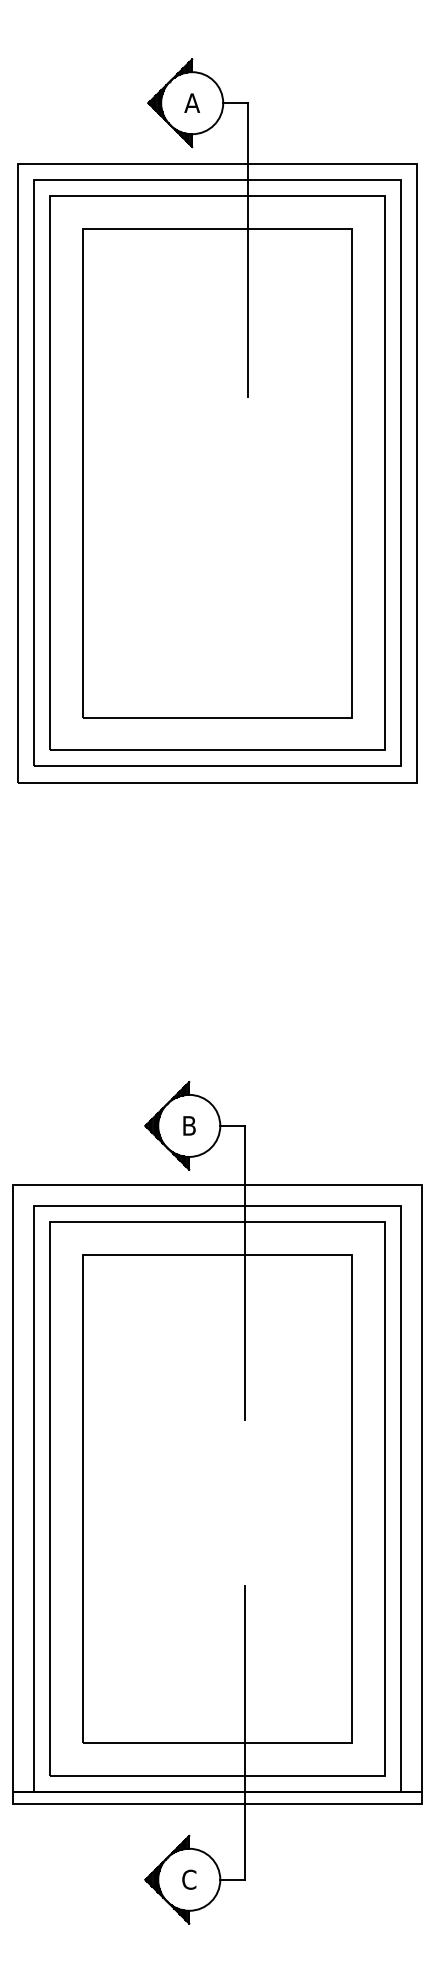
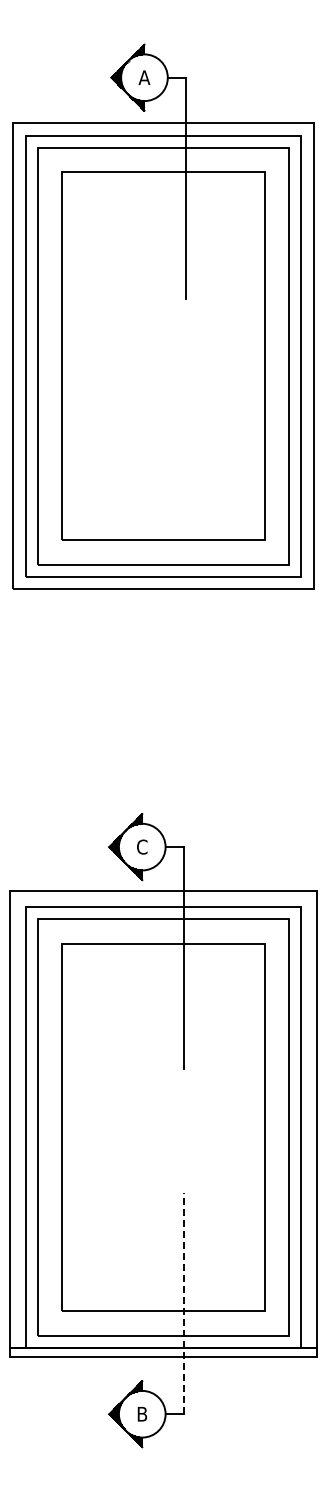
text: (189, 1125) -> (142, 846), B -> C
line: (244, 1732) -> (183, 1303), solid -> dashed
text: (189, 1878) -> (142, 1413), C -> B

